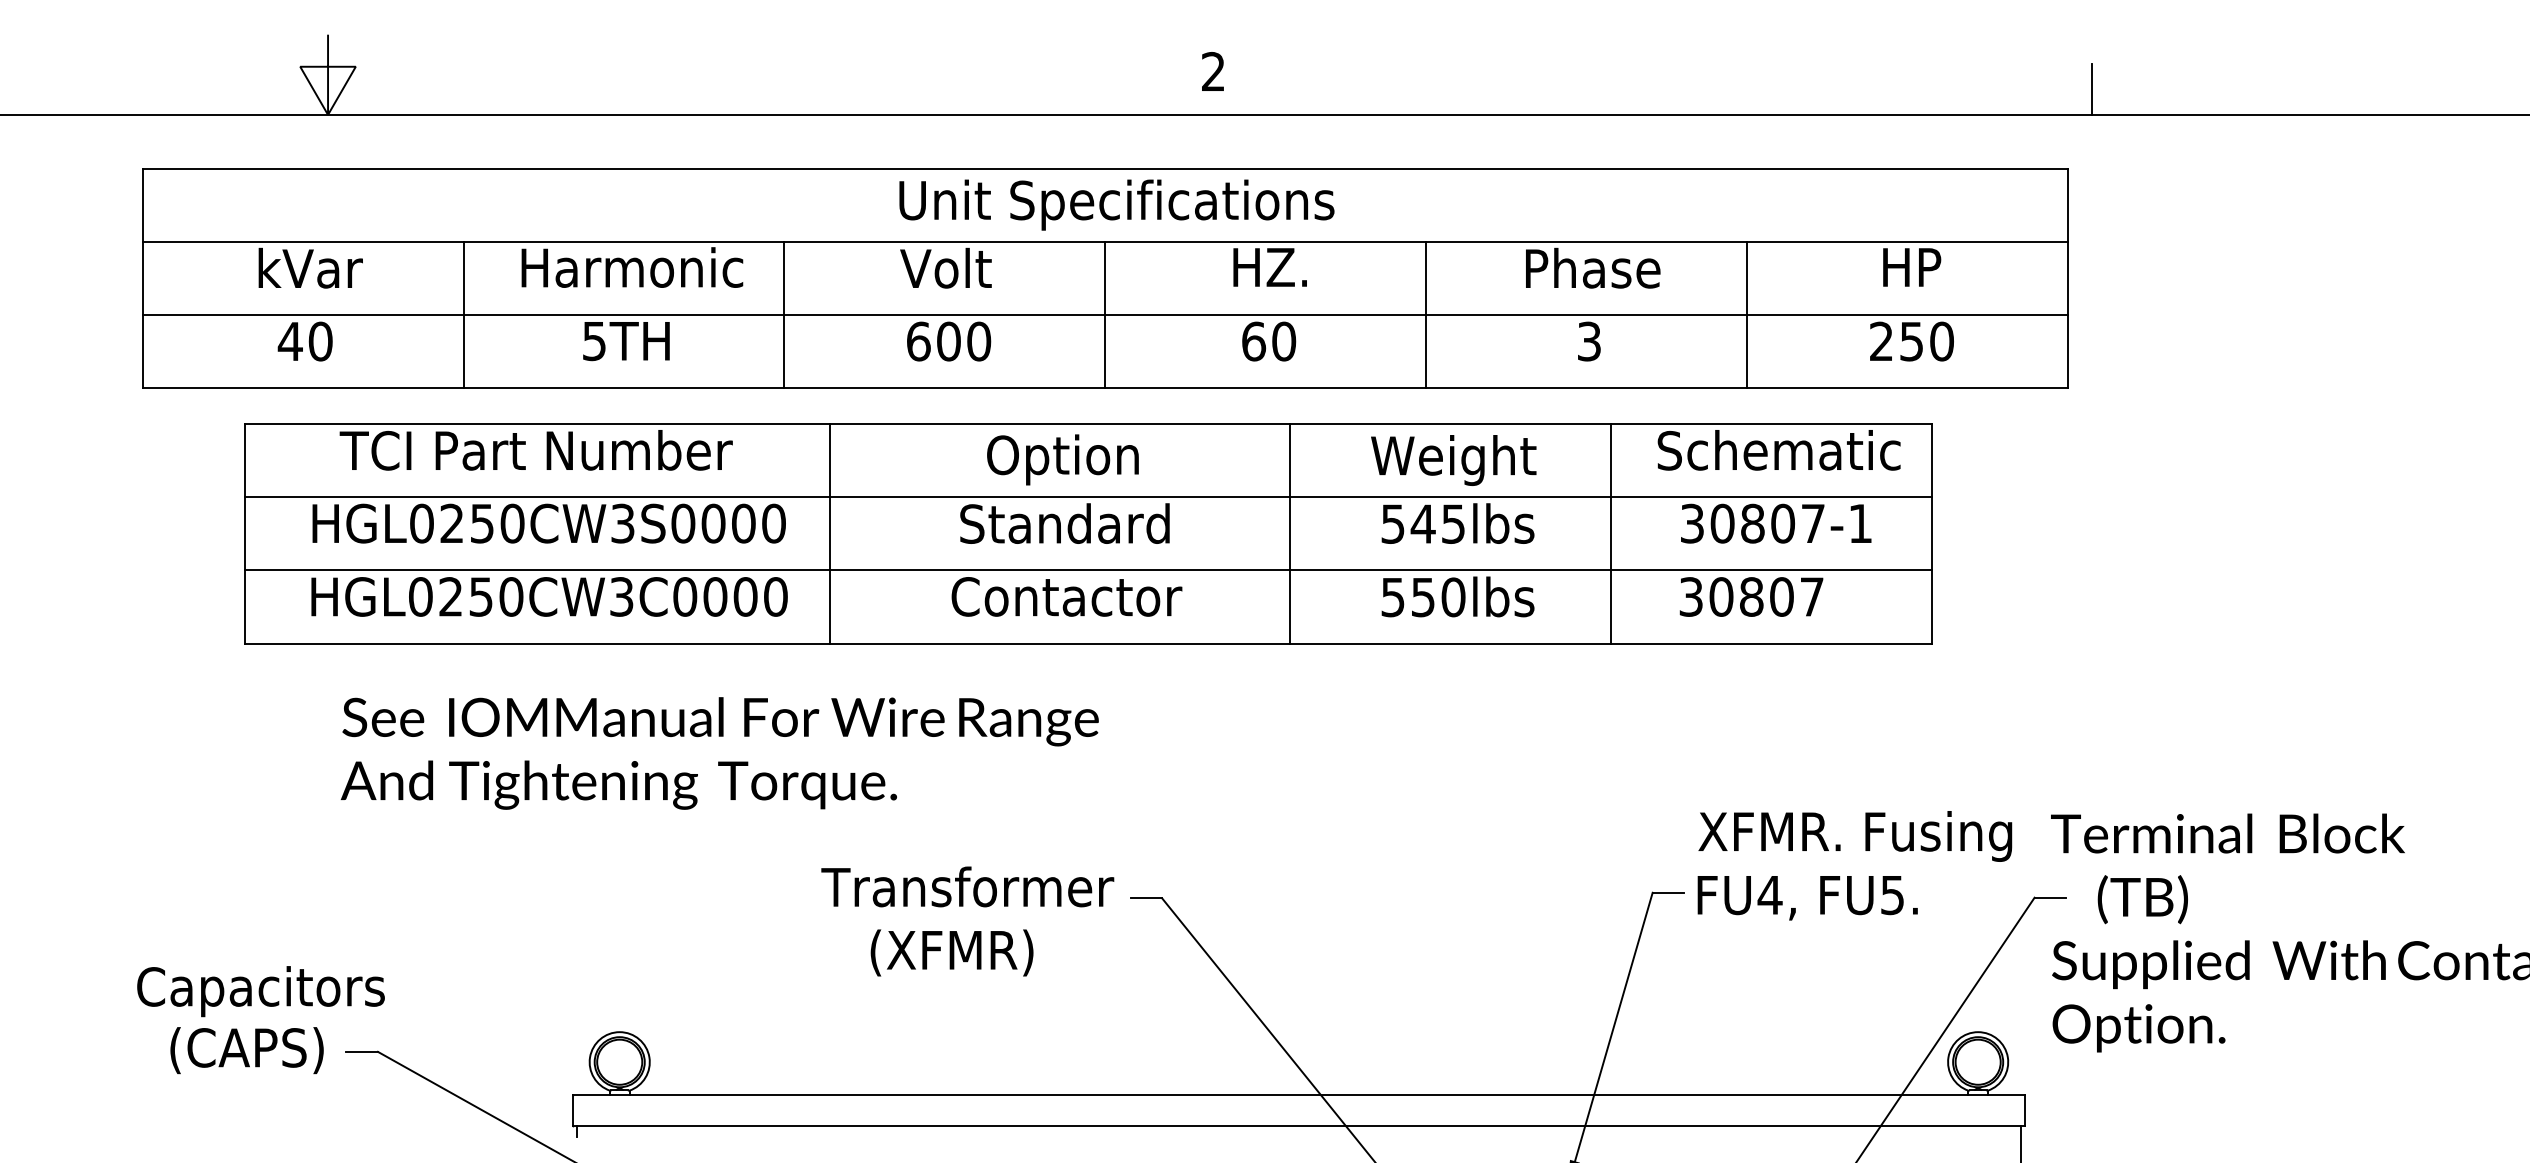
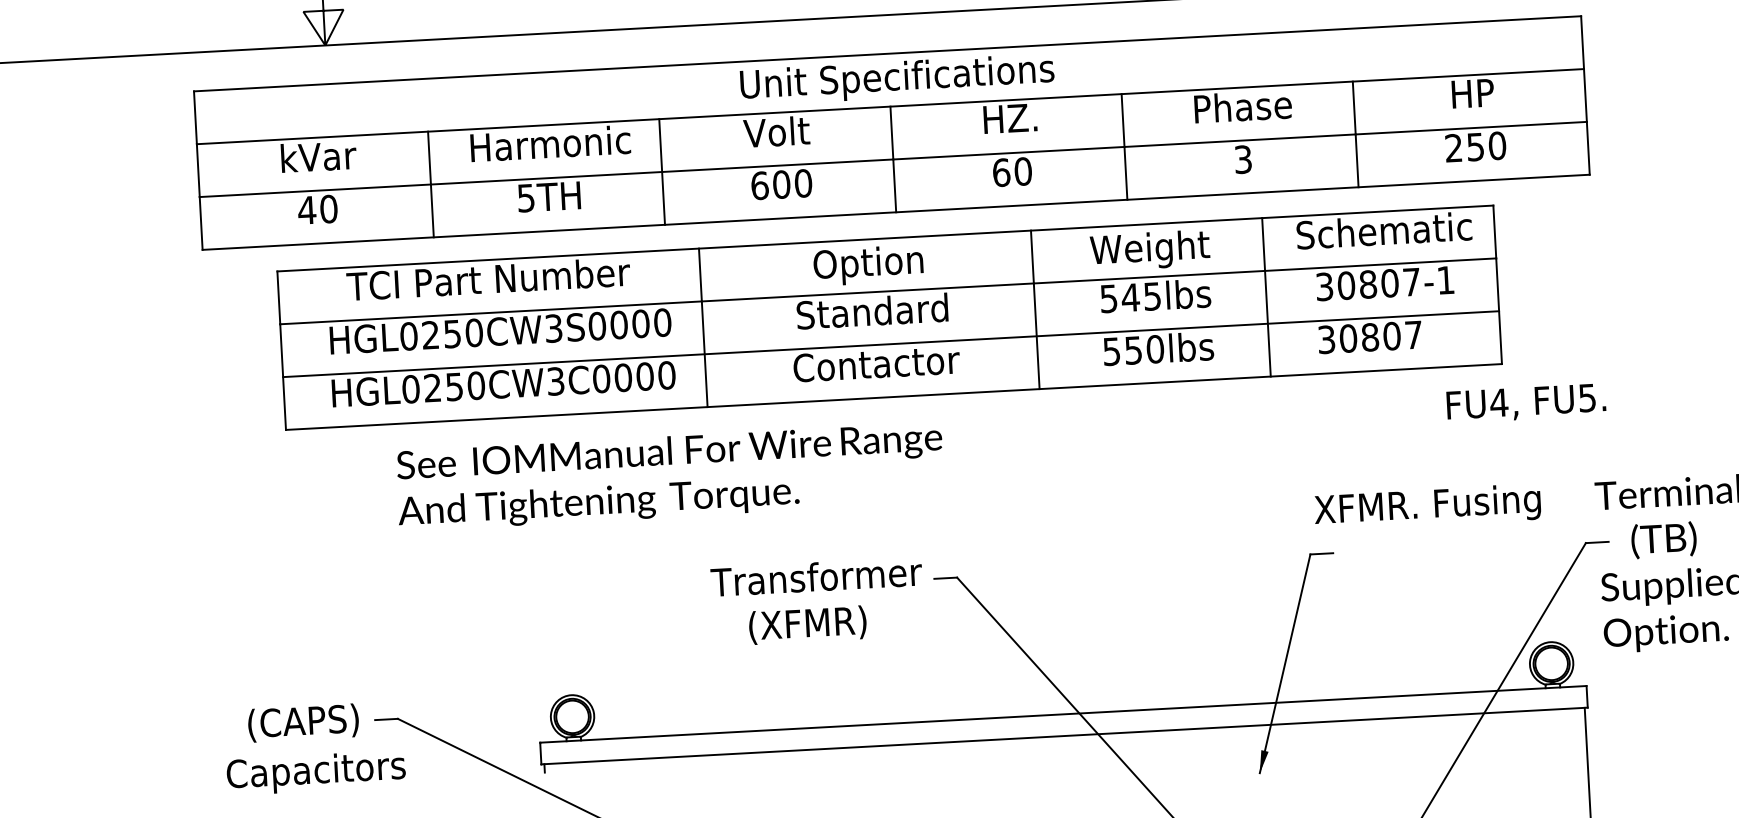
text: (719, 753) -> (669, 476), moved
text: (1855, 836) -> (1427, 507), moved
text: (1807, 898) -> (1526, 403), moved
text: (260, 991) -> (315, 772), moved

